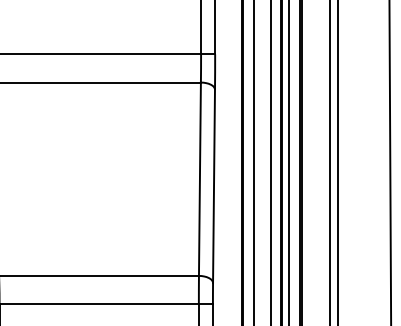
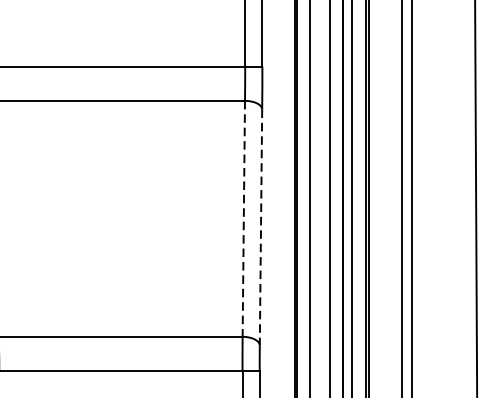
line: (199, 179) -> (243, 219), solid -> dashed
line: (214, 186) -> (261, 227), solid -> dashed

